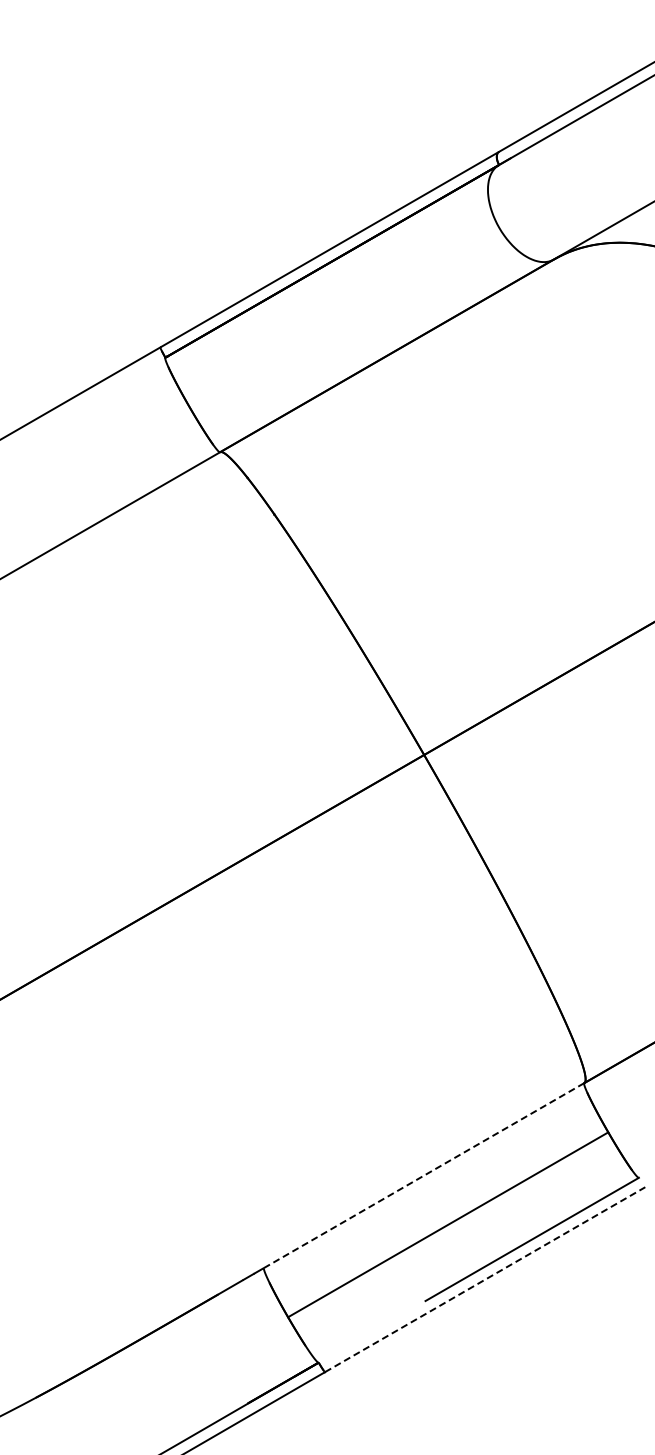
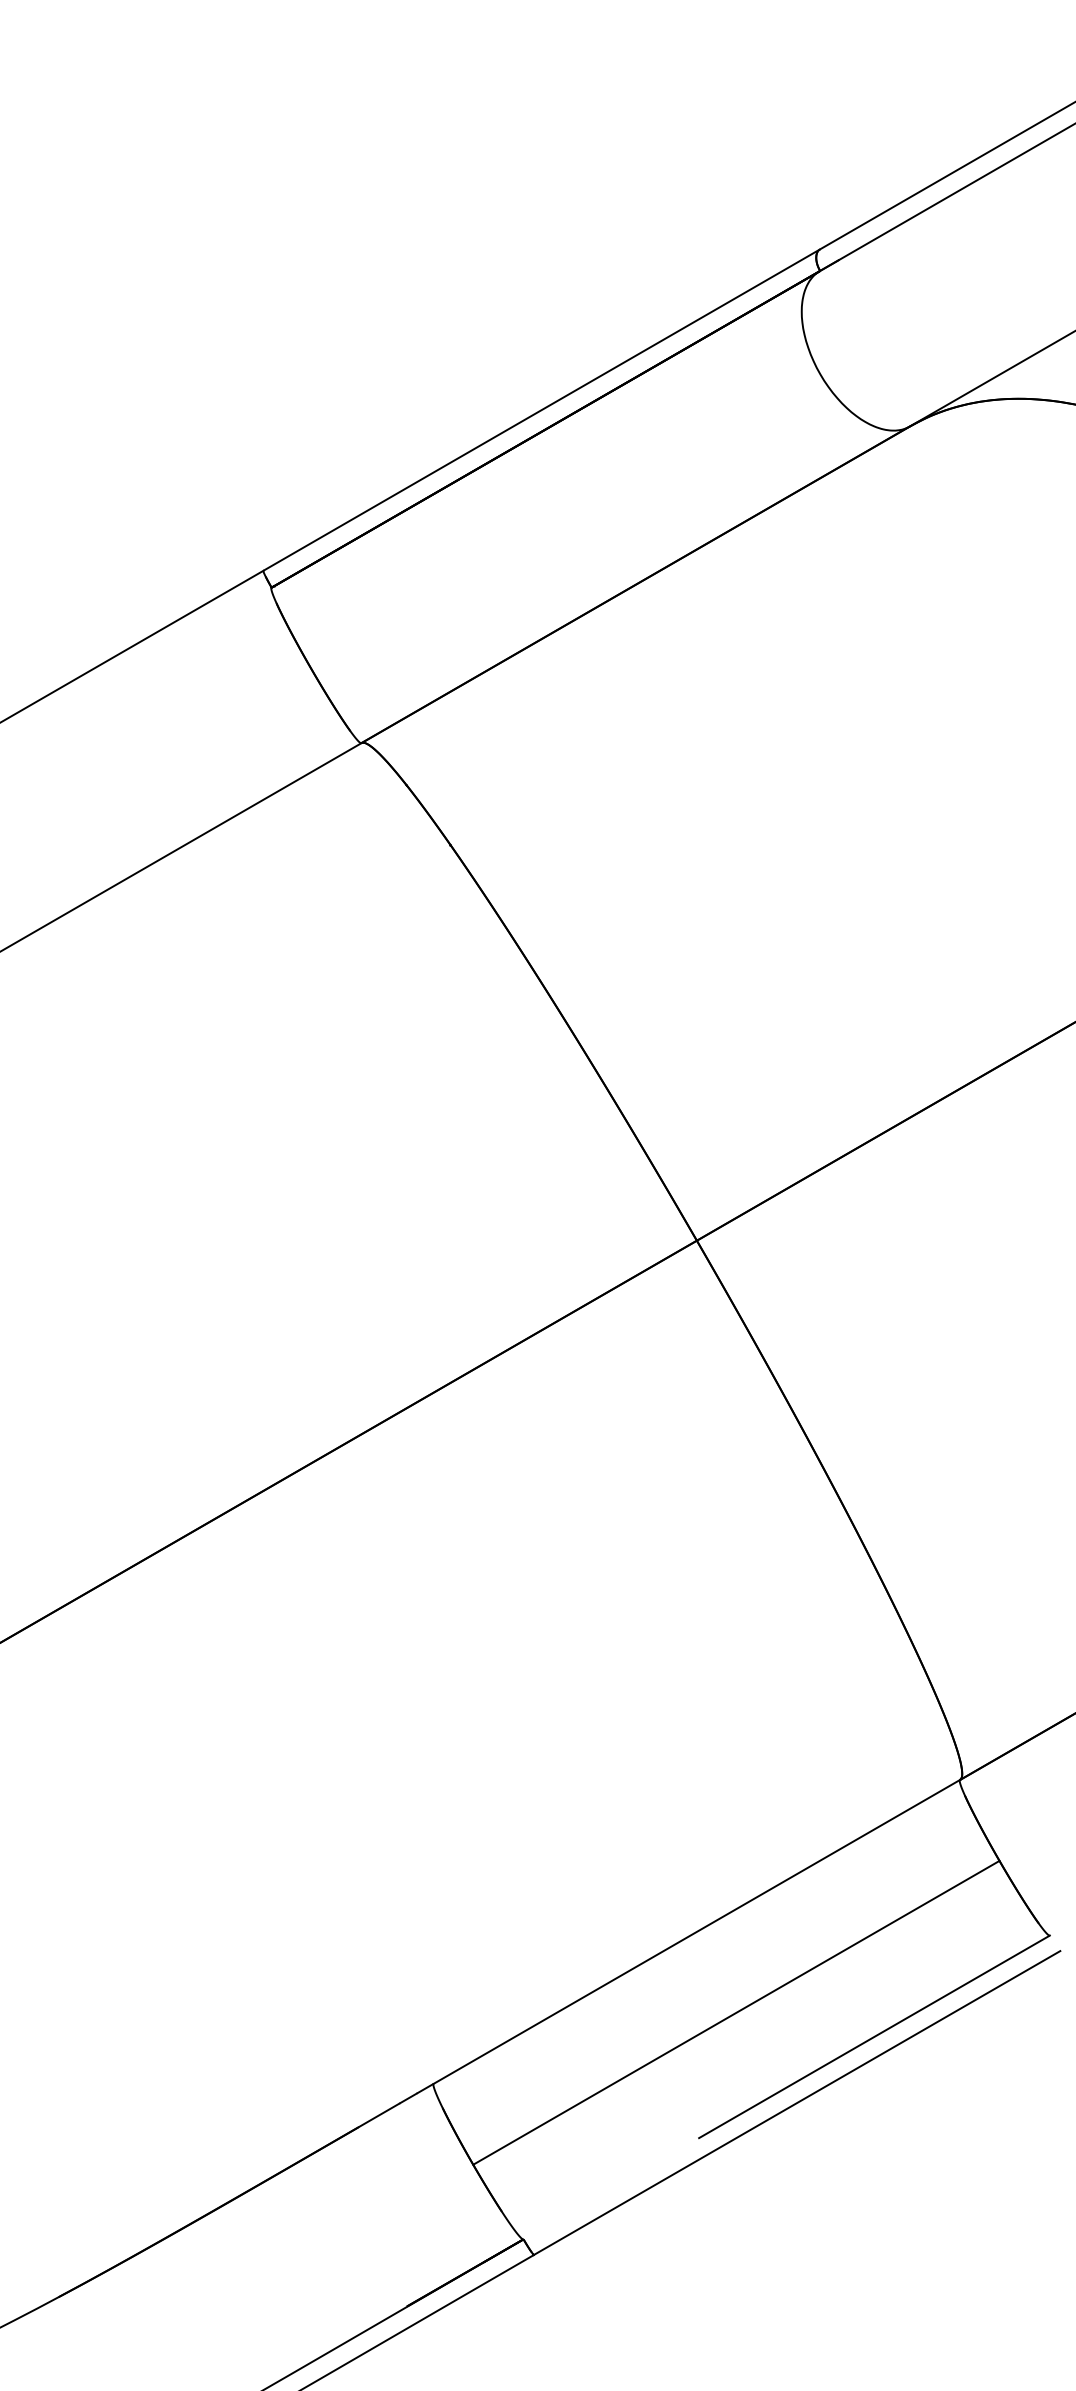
line: (424, 1175) -> (697, 1931), dashed -> solid
line: (485, 1279) -> (797, 2102), dashed -> solid

